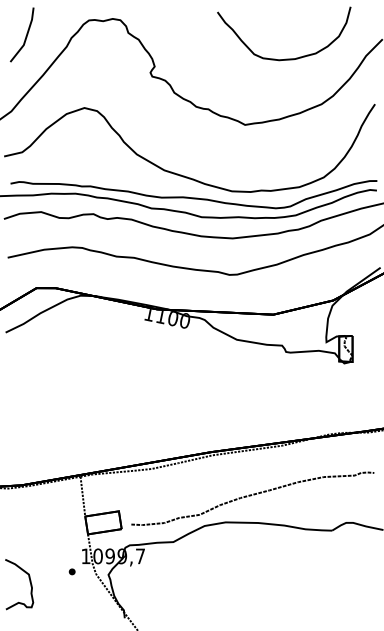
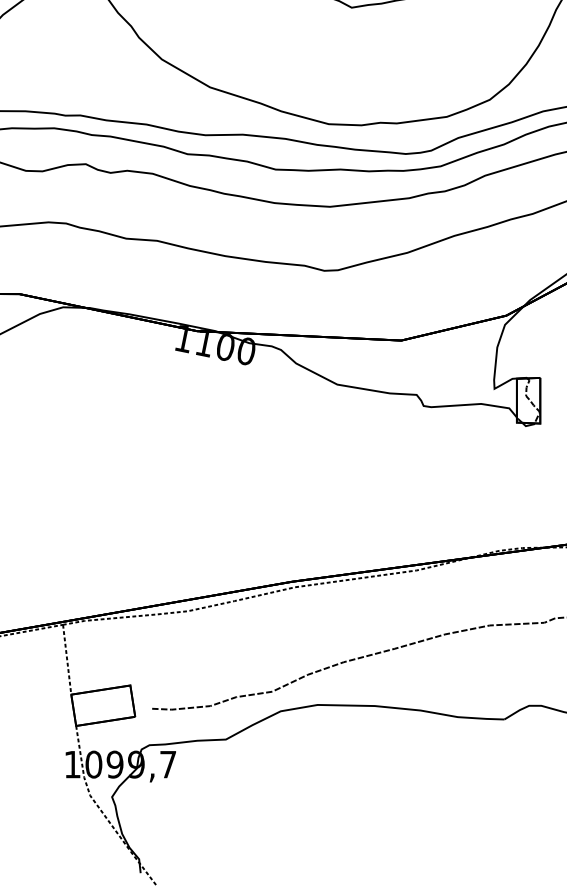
part: (71, 571) -> (47, 791), removed

